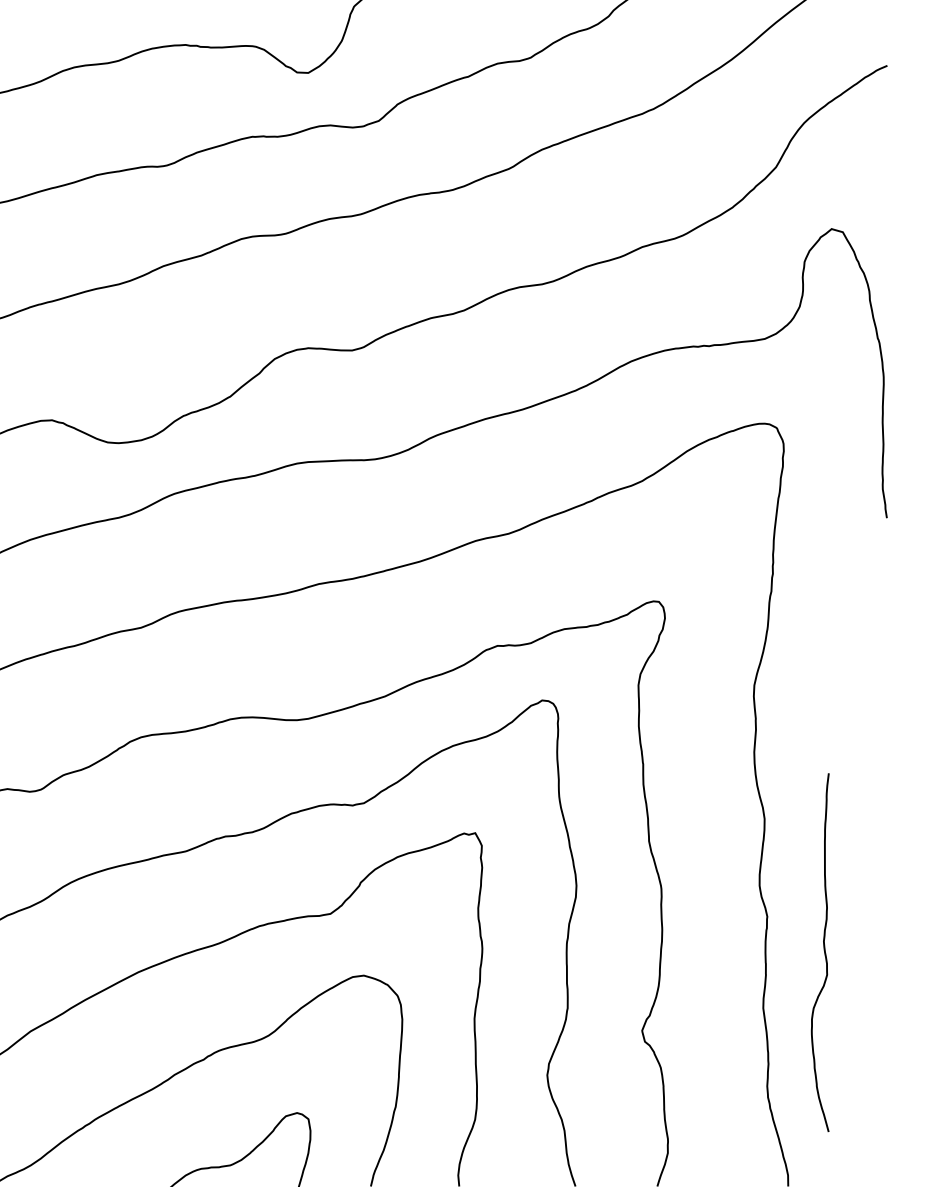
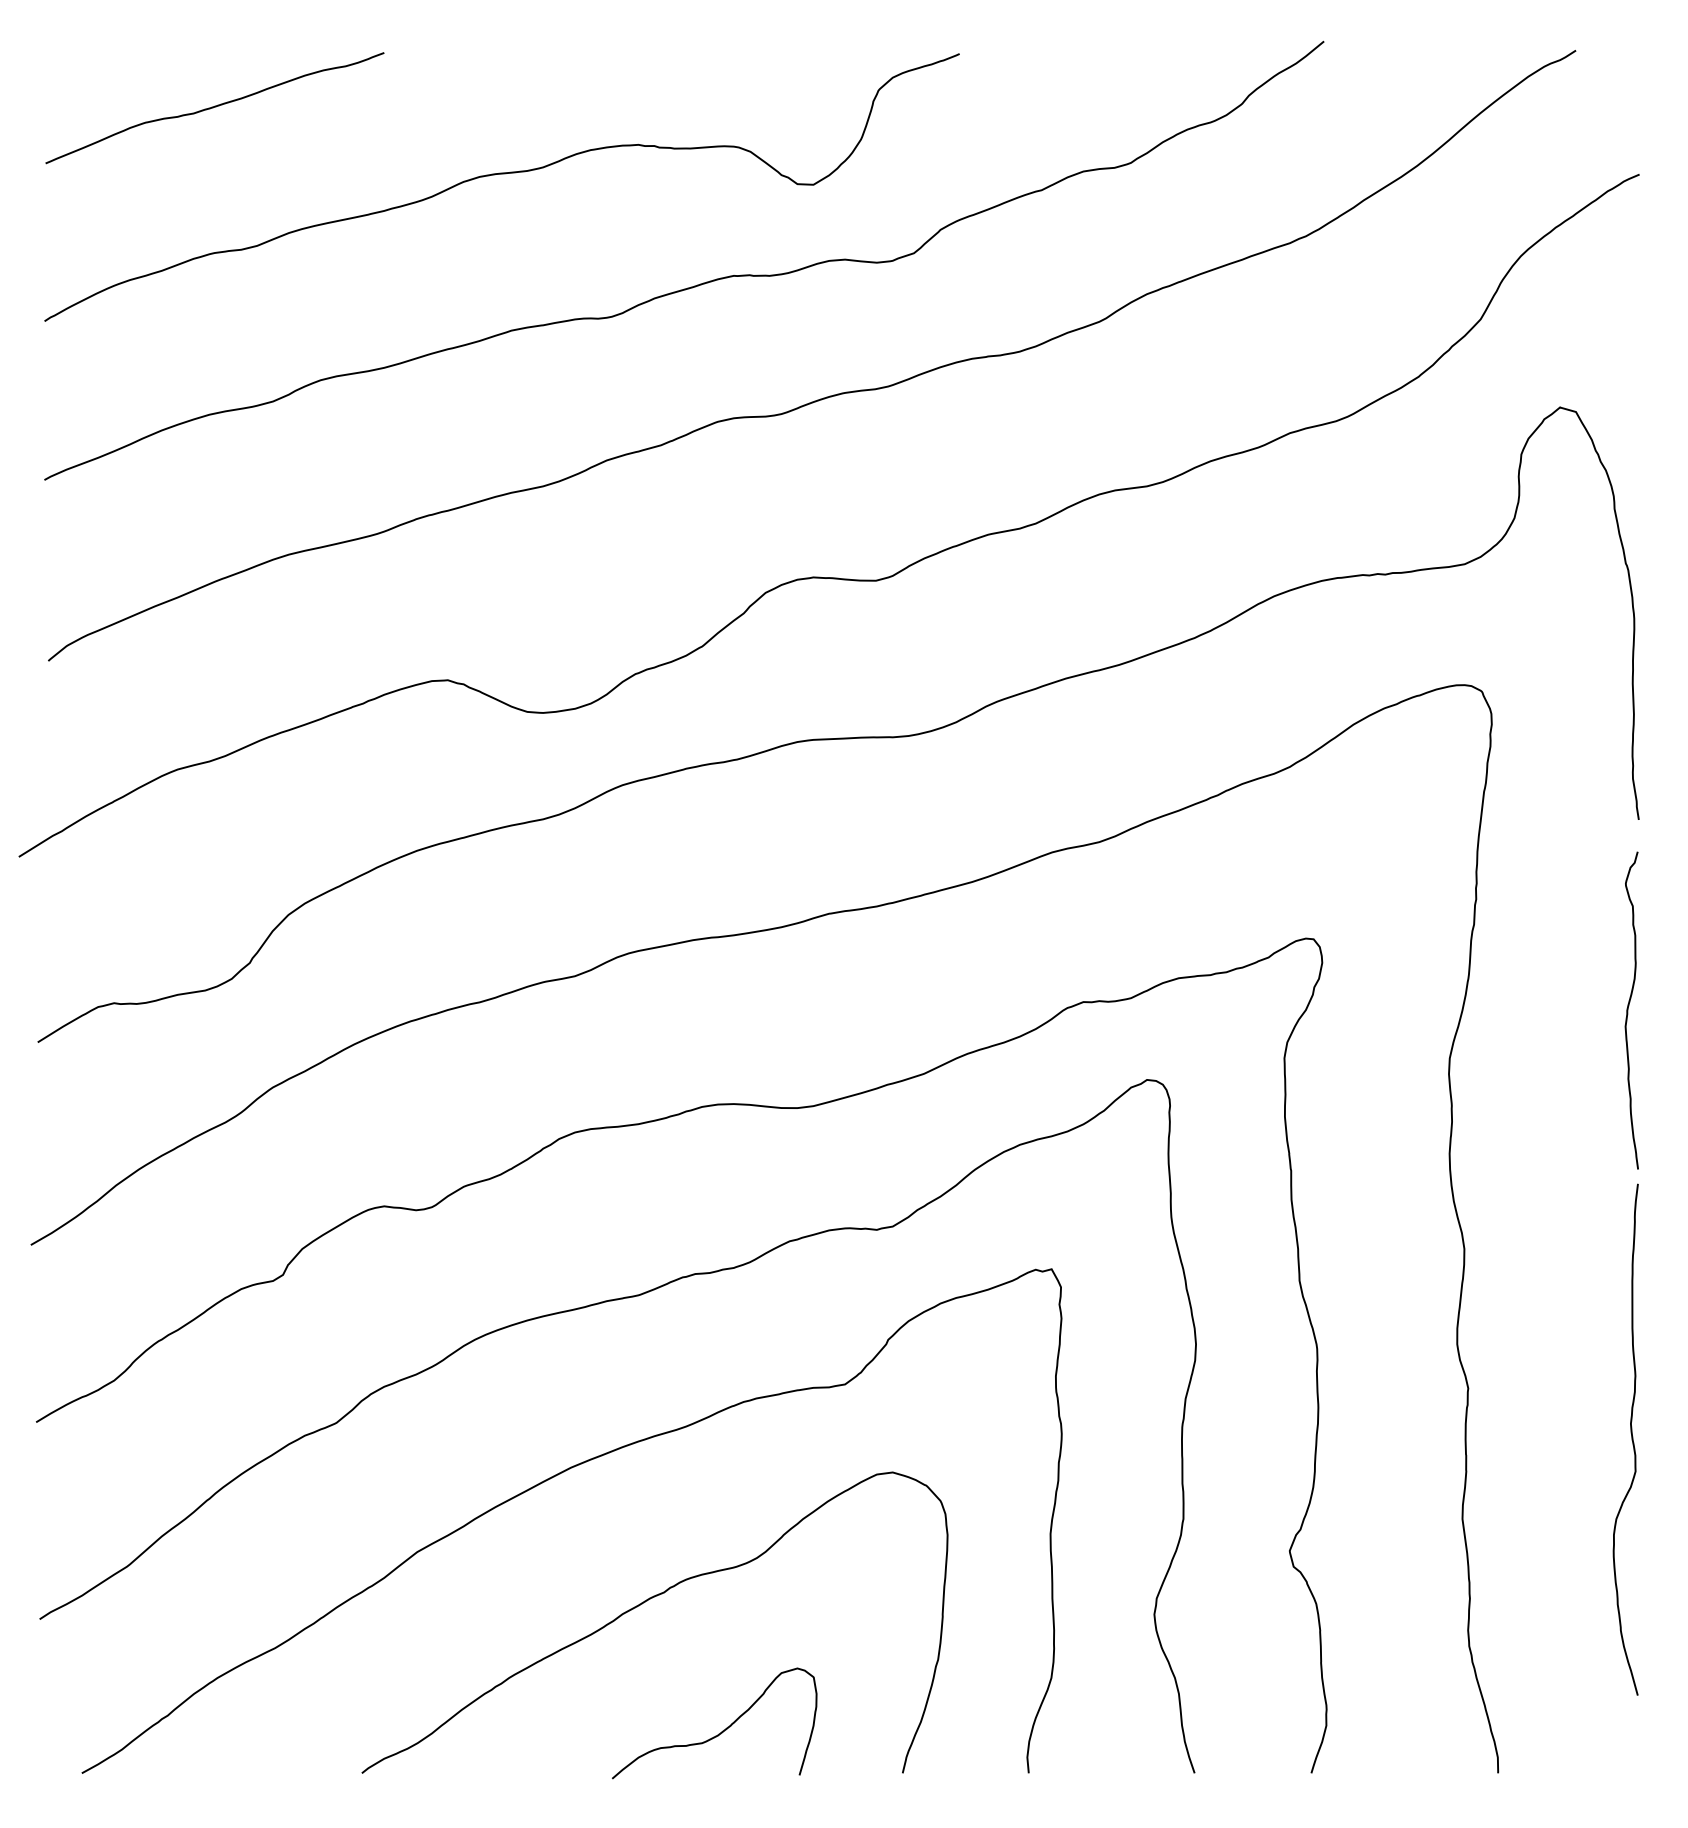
curve: (879, 651) -> (1628, 1010), added
curve: (824, 952) -> (1631, 1439), moved

